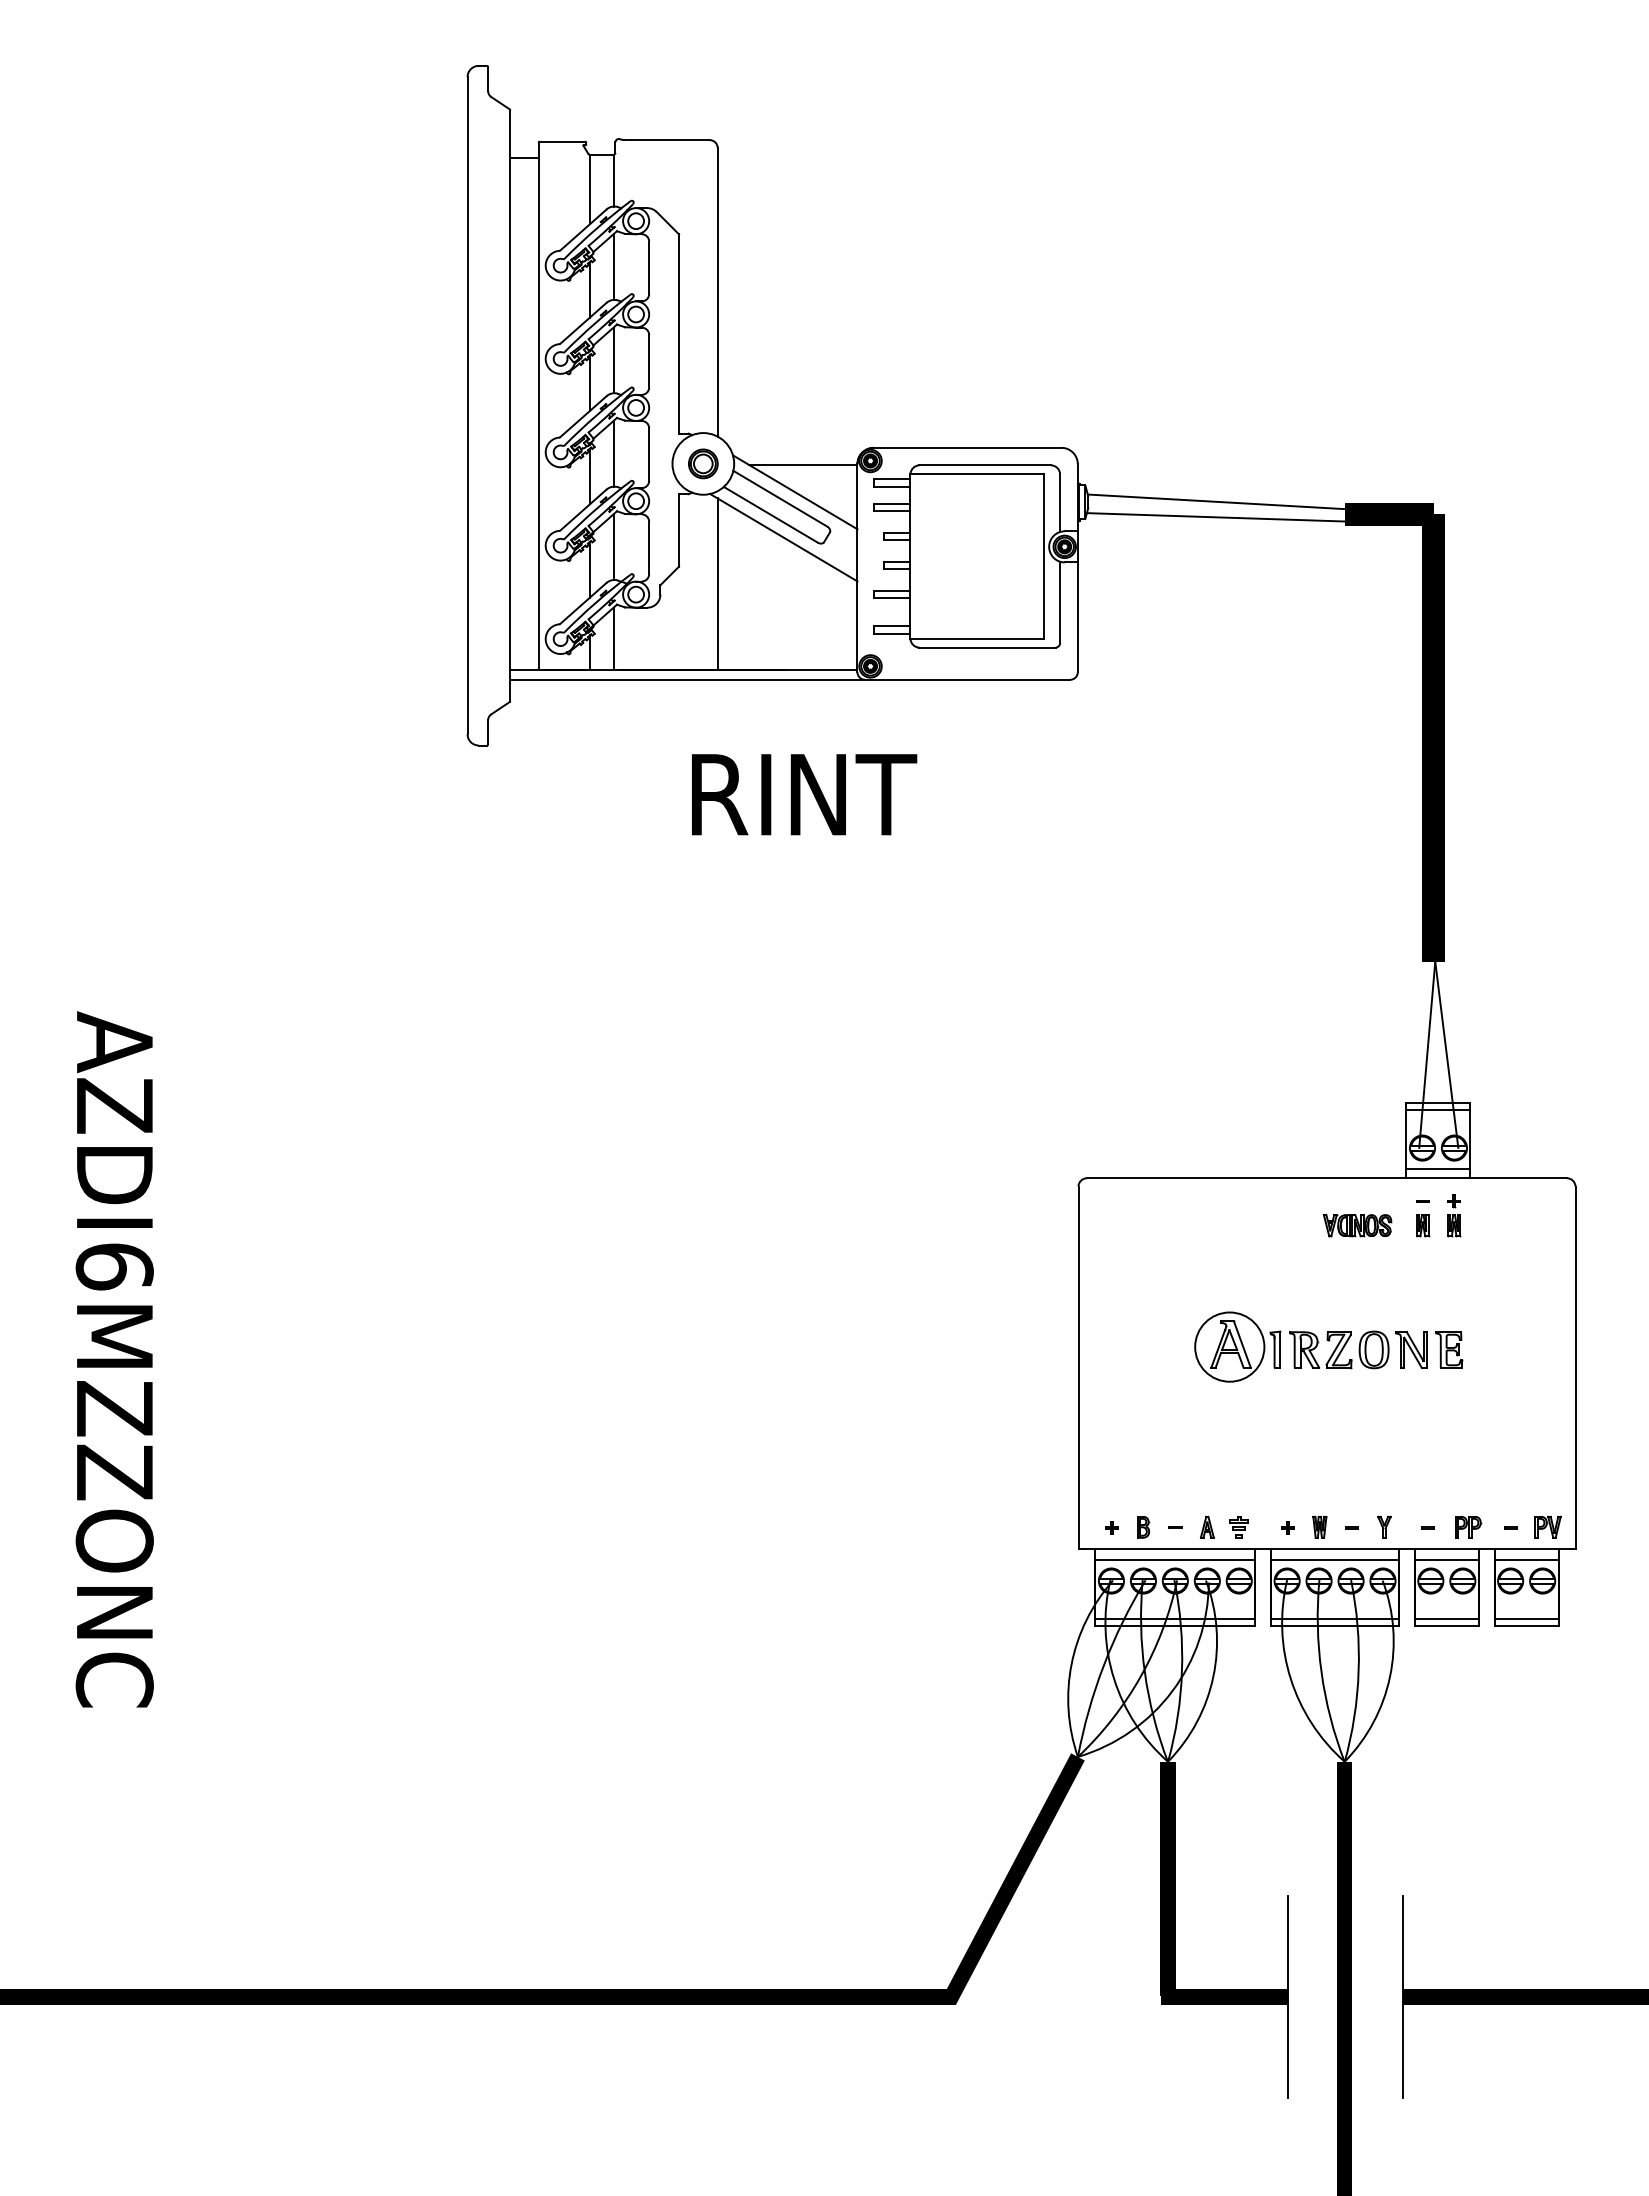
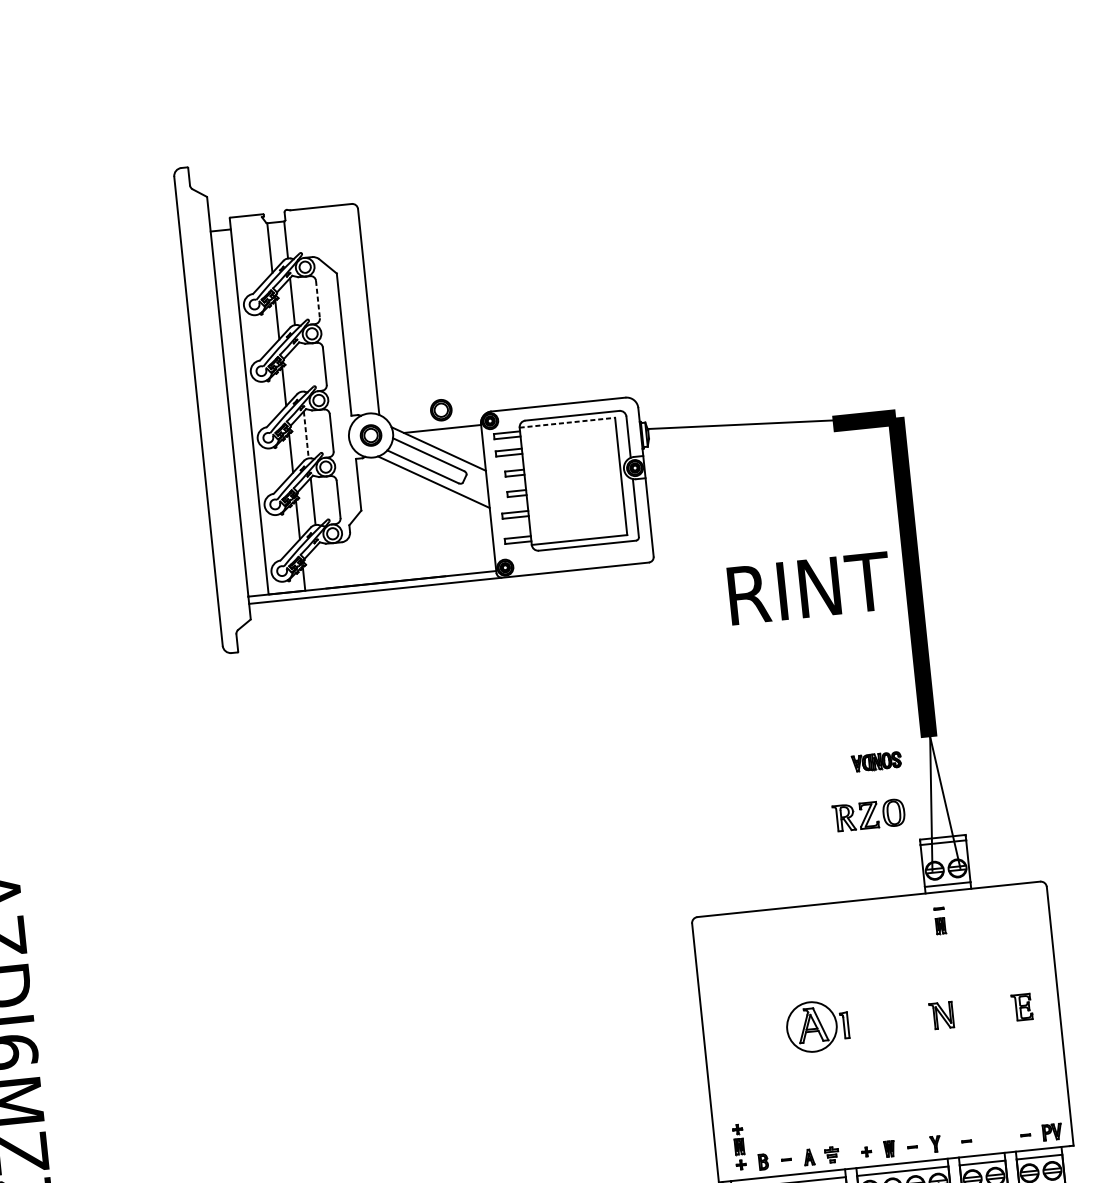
line: (649, 268) -> (318, 300), solid -> dashed
line: (613, 360) -> (299, 368), removed
part: (804, 438) -> (441, 409), added
line: (613, 453) -> (306, 434), solid -> dashed
line: (977, 474) -> (567, 422), solid -> dashed
line: (1215, 517) -> (740, 435), removed
line: (717, 583) -> (389, 519), removed
line: (613, 638) -> (319, 566), removed
text: (804, 794) -> (809, 588), moved
part: (1454, 1215) -> (738, 1139), moved
part: (1357, 1225) -> (876, 761), moved
part: (1339, 1349) -> (869, 815), moved
part: (1449, 1349) -> (1022, 1007), moved
part: (1468, 1527) -> (995, 1138), removed

